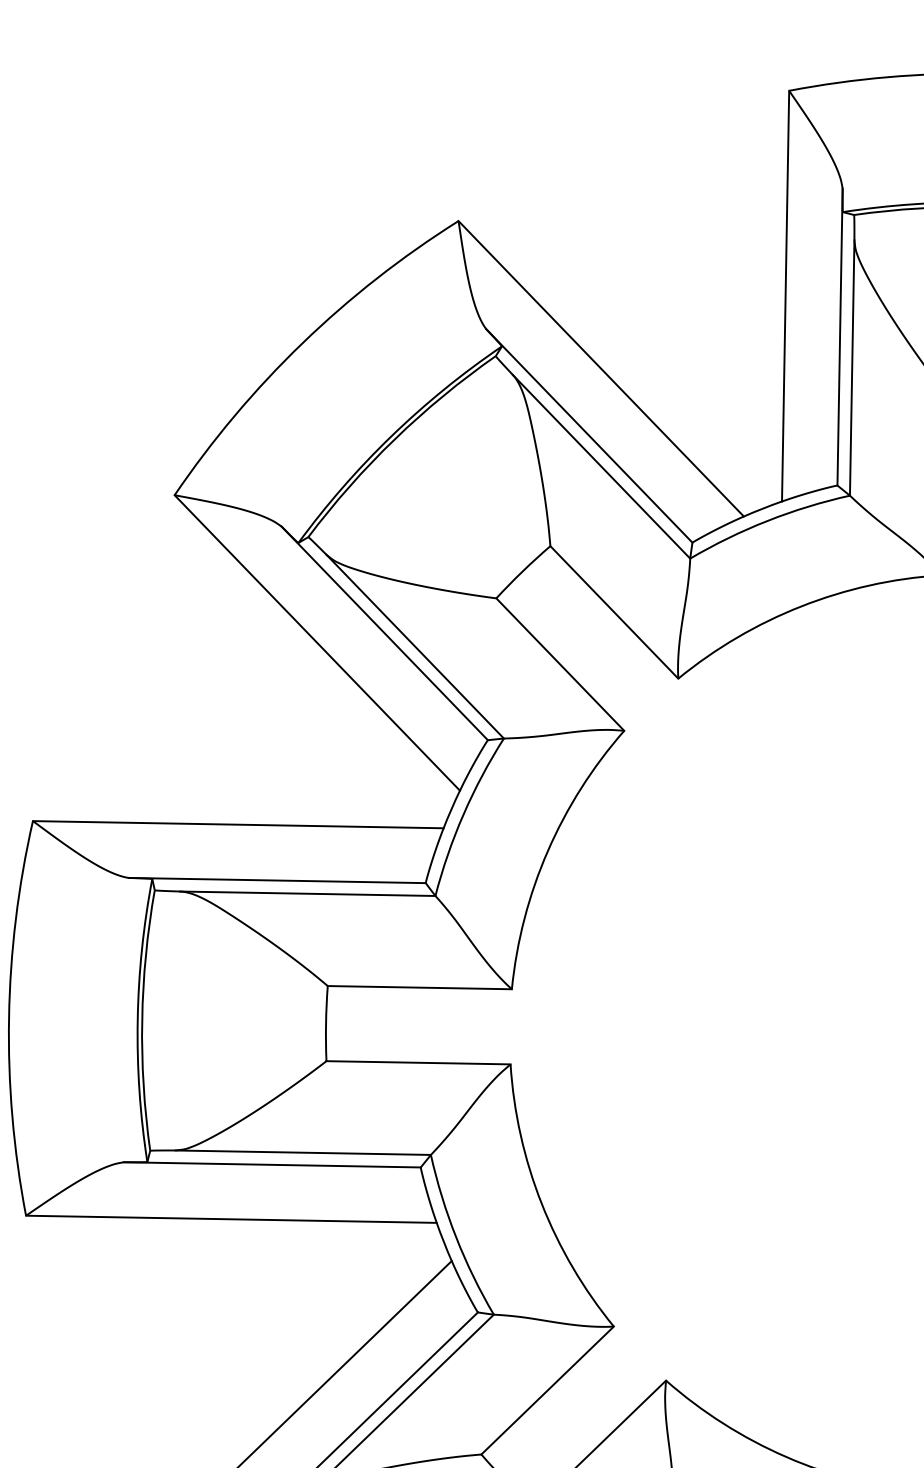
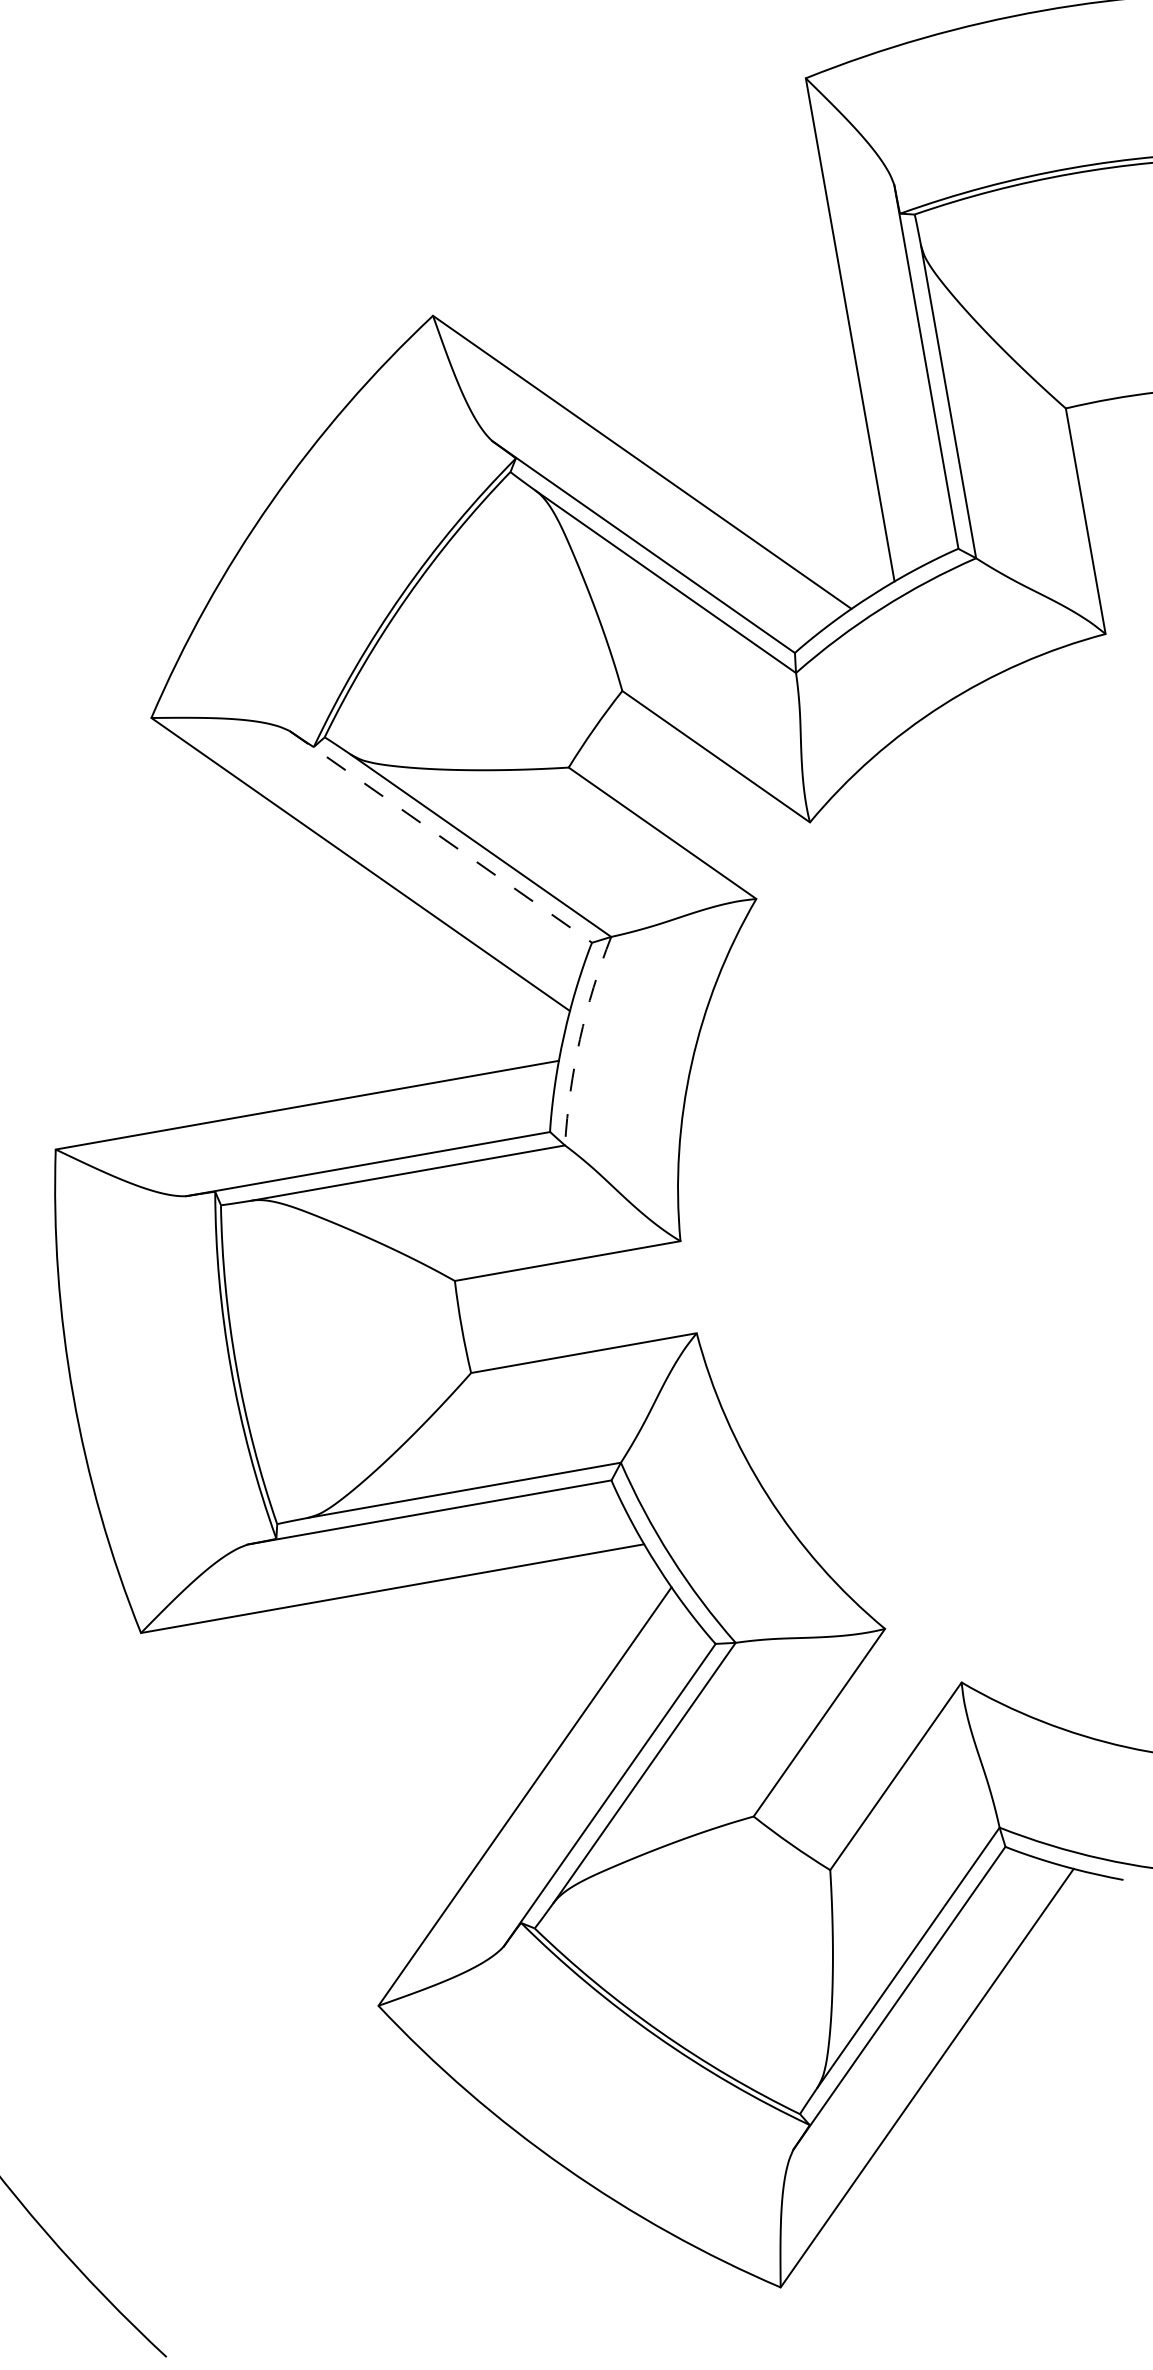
line: (384, 633) -> (440, 836), solid -> dashed
arc: (463, 814) -> (579, 1039), solid -> dashed

